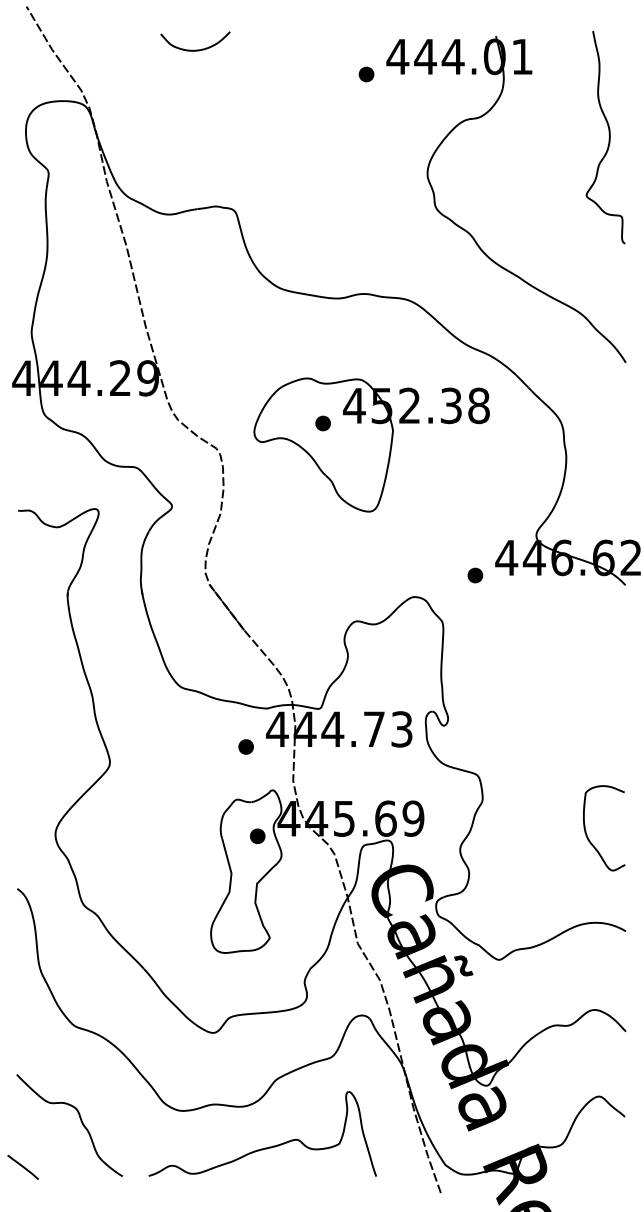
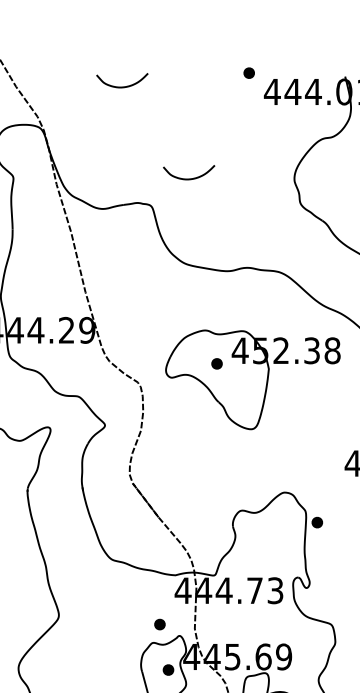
part: (366, 74) -> (249, 73), moved
curve: (285, 173) -> (189, 178), added
part: (475, 575) -> (317, 522), moved
part: (245, 746) -> (159, 624), moved

